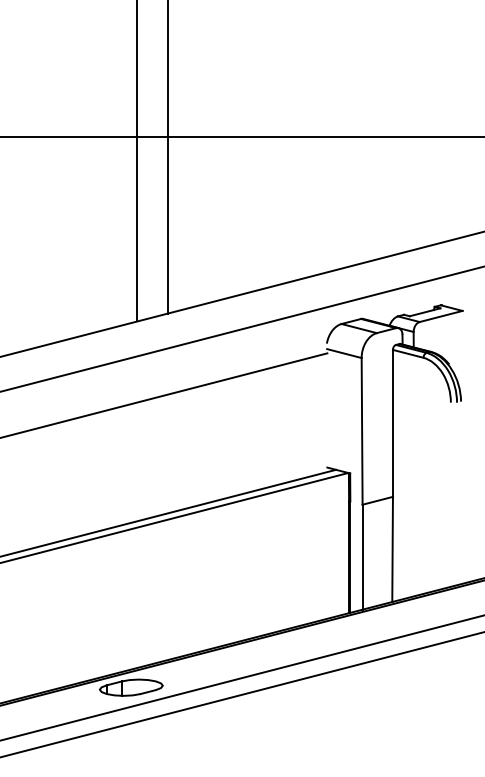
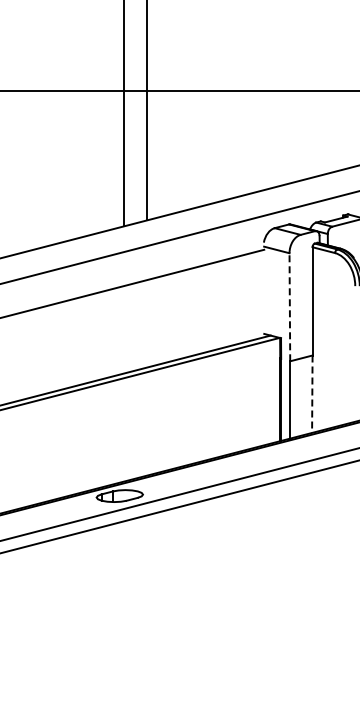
line: (361, 430) -> (289, 306), solid -> dashed
line: (392, 549) -> (312, 394), solid -> dashed

